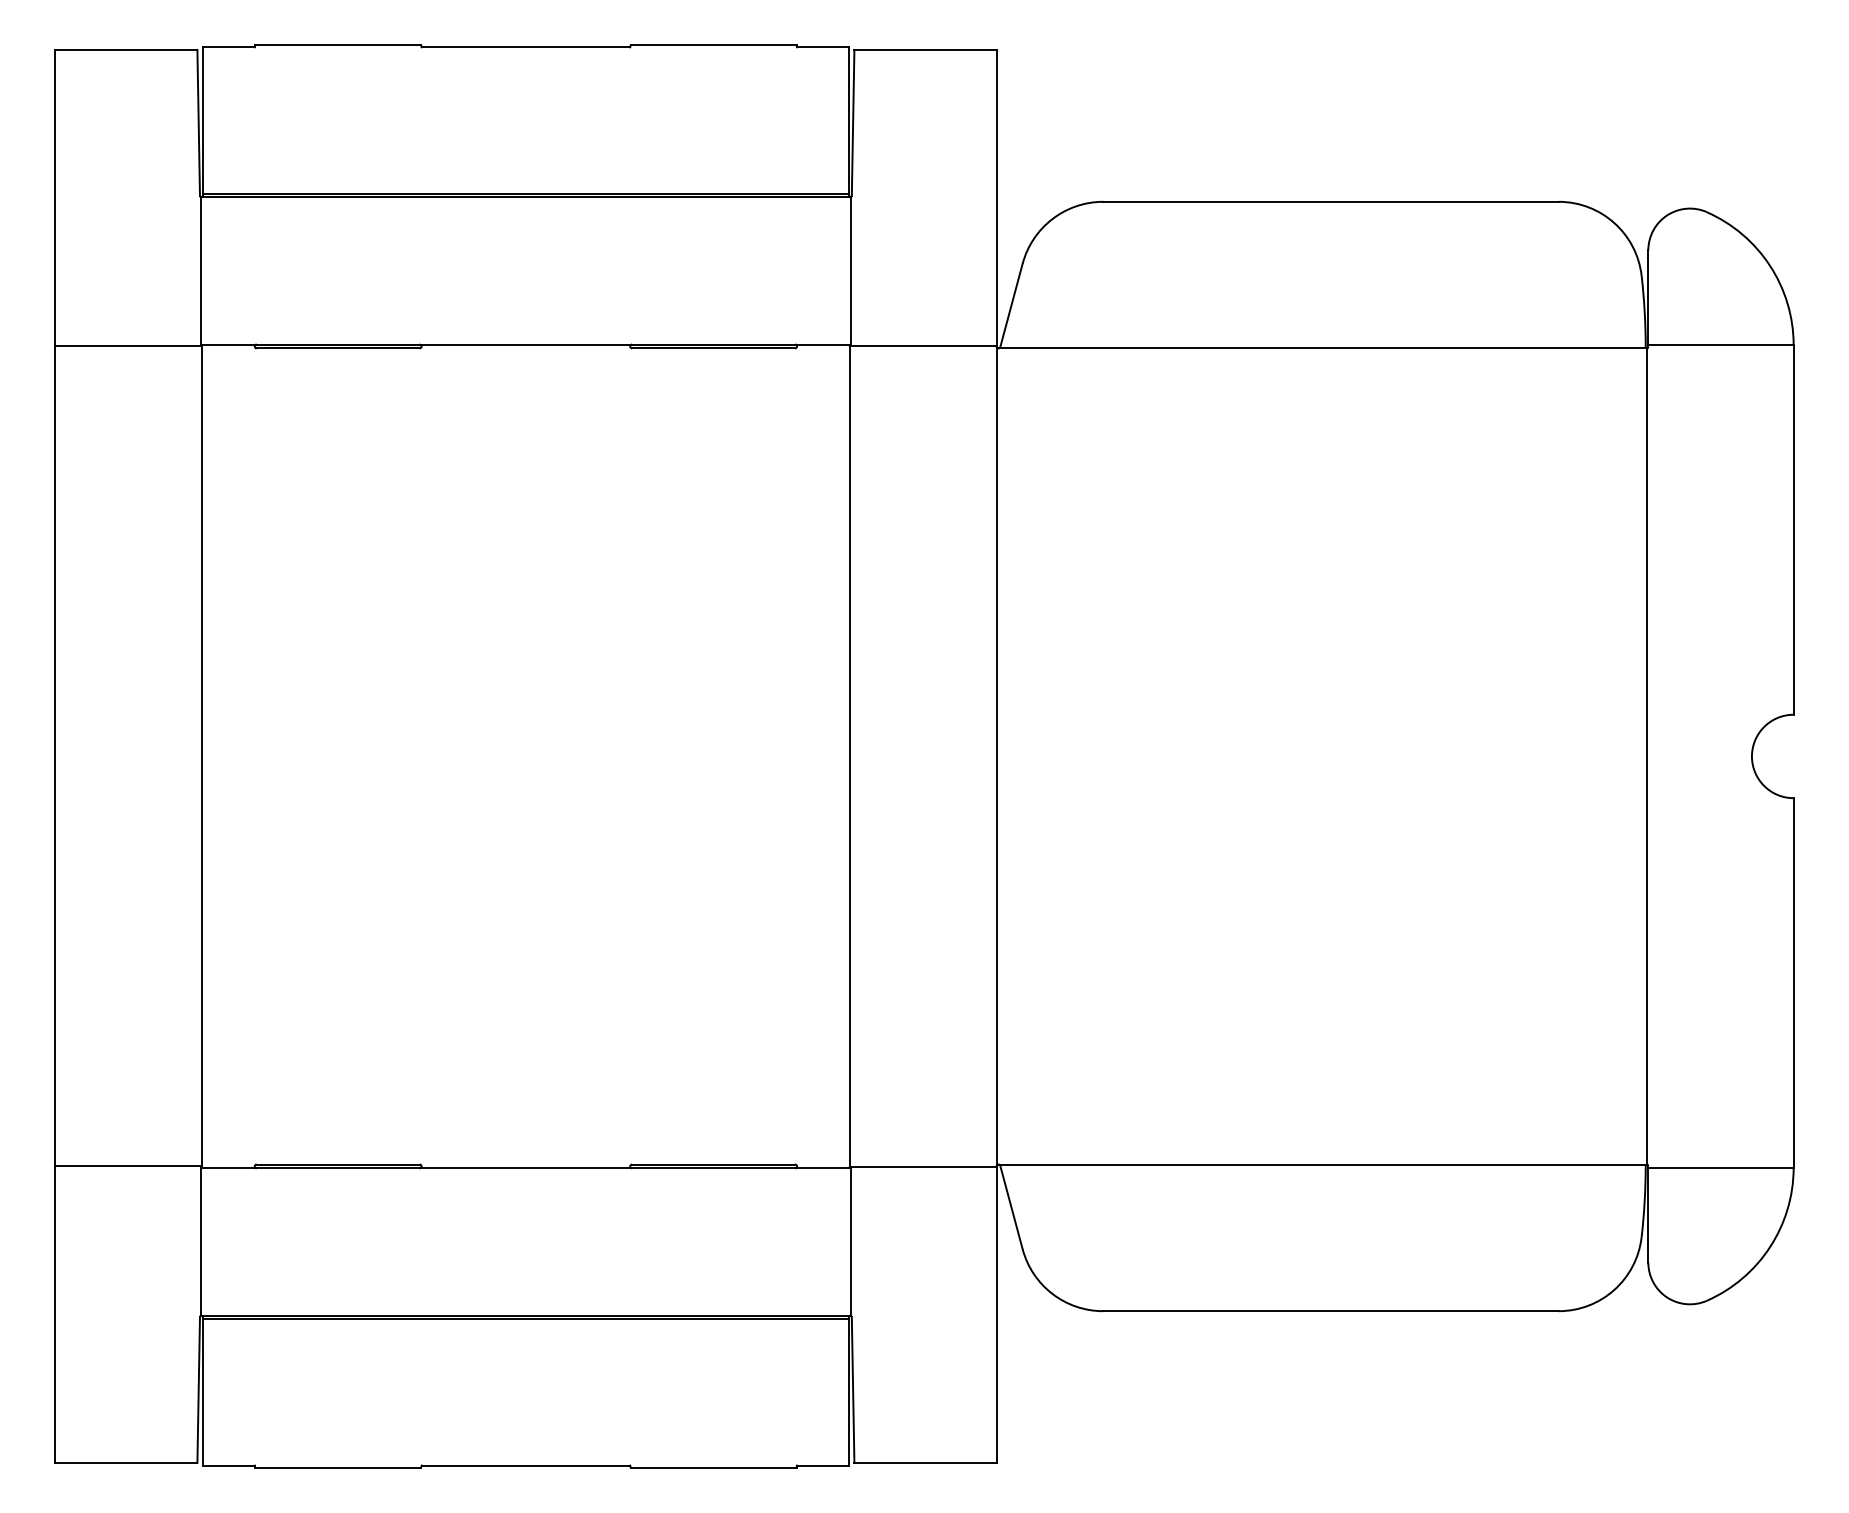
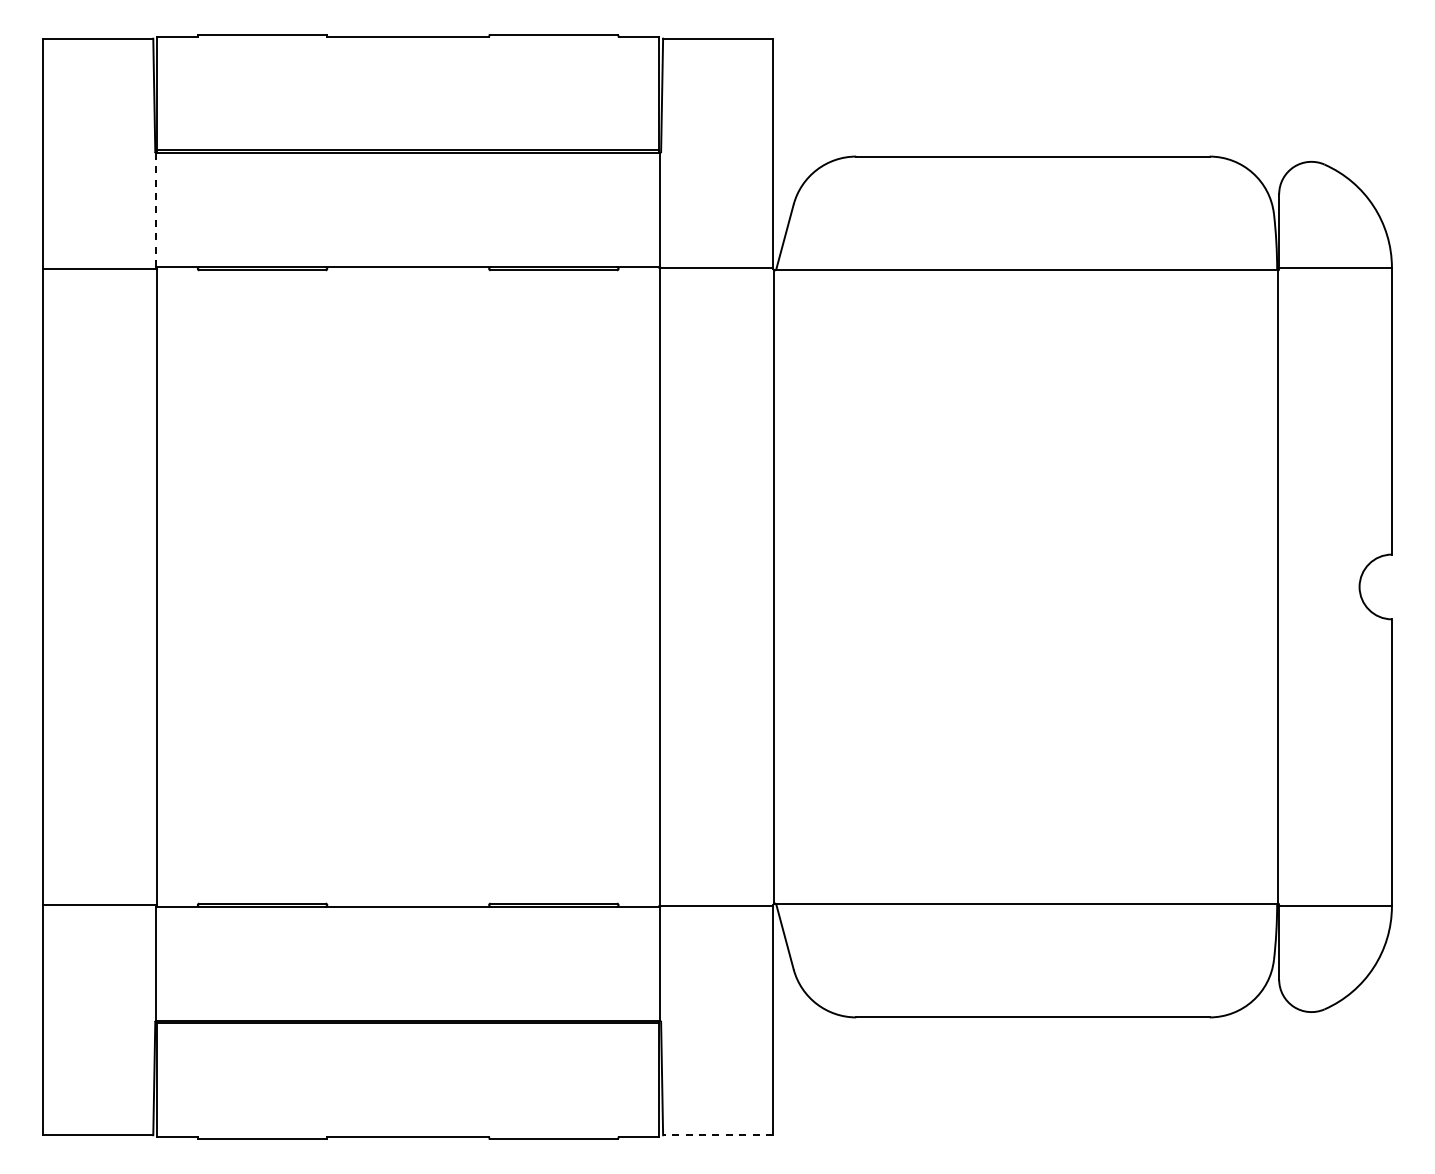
line: (201, 270) -> (156, 209), solid -> dashed
line: (924, 1463) -> (717, 1135), solid -> dashed

